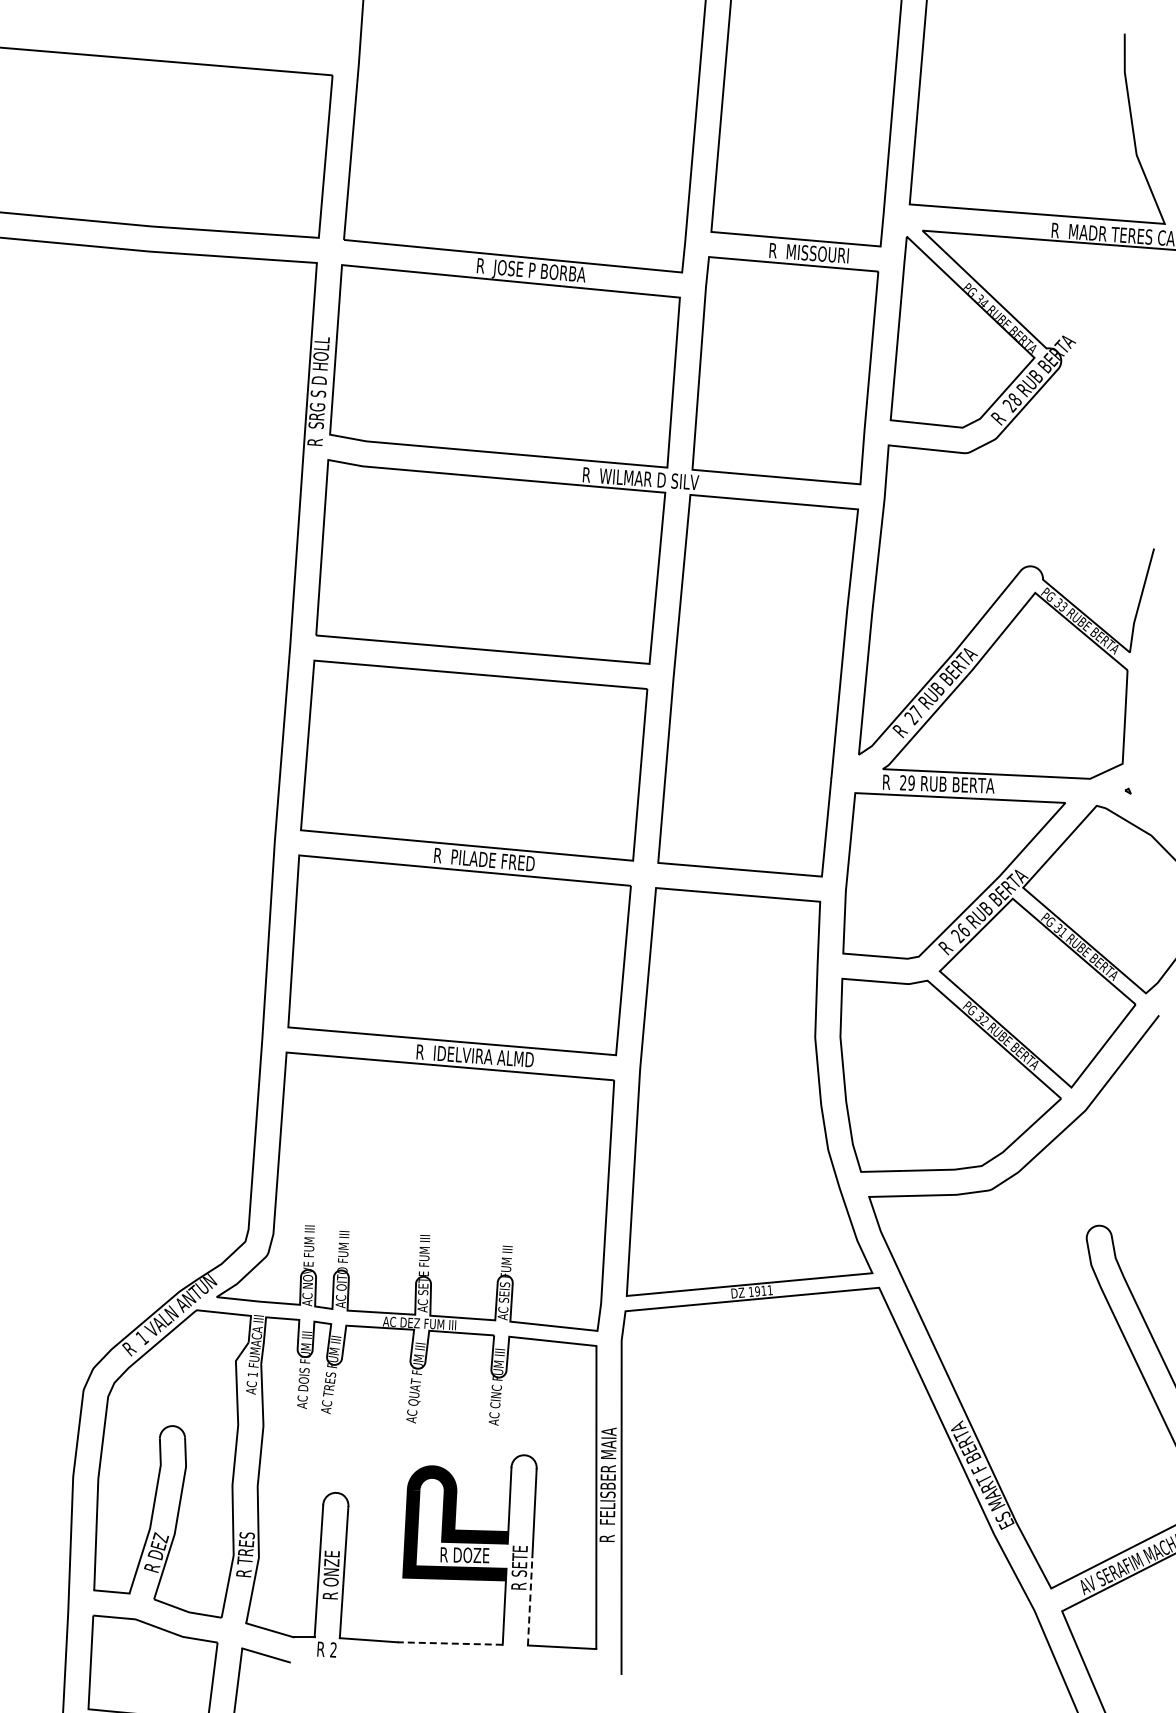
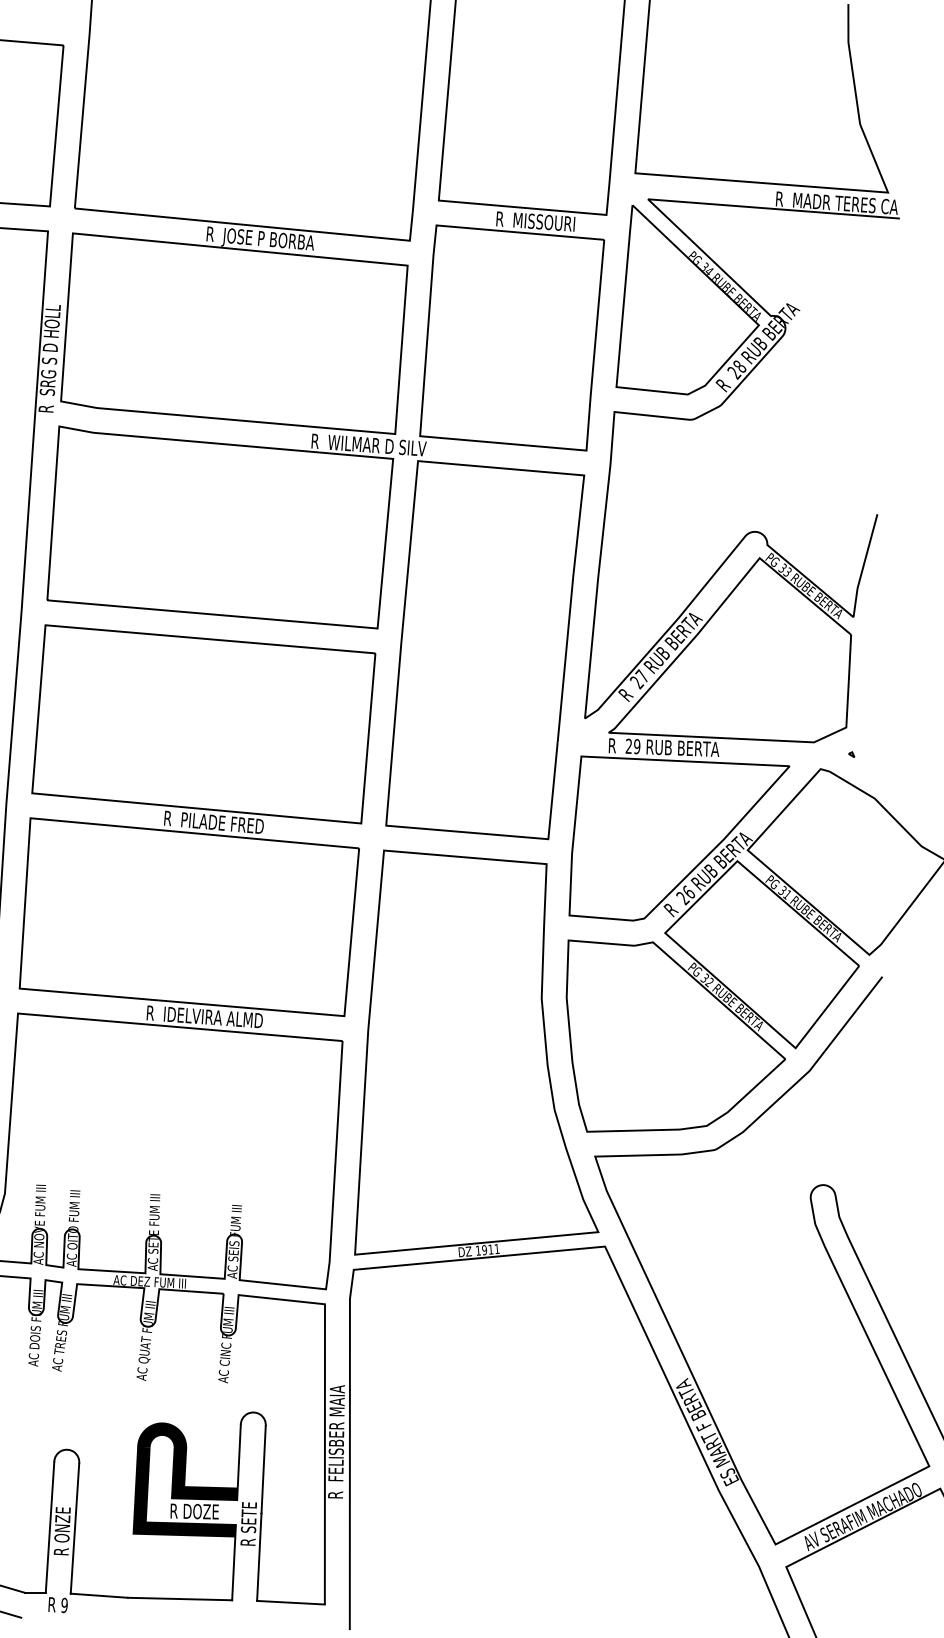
line: (530, 1600) -> (259, 1556), dashed -> solid
line: (450, 1643) -> (180, 1598), dashed -> solid
text: (333, 1649) -> (64, 1604), 2 -> 9

